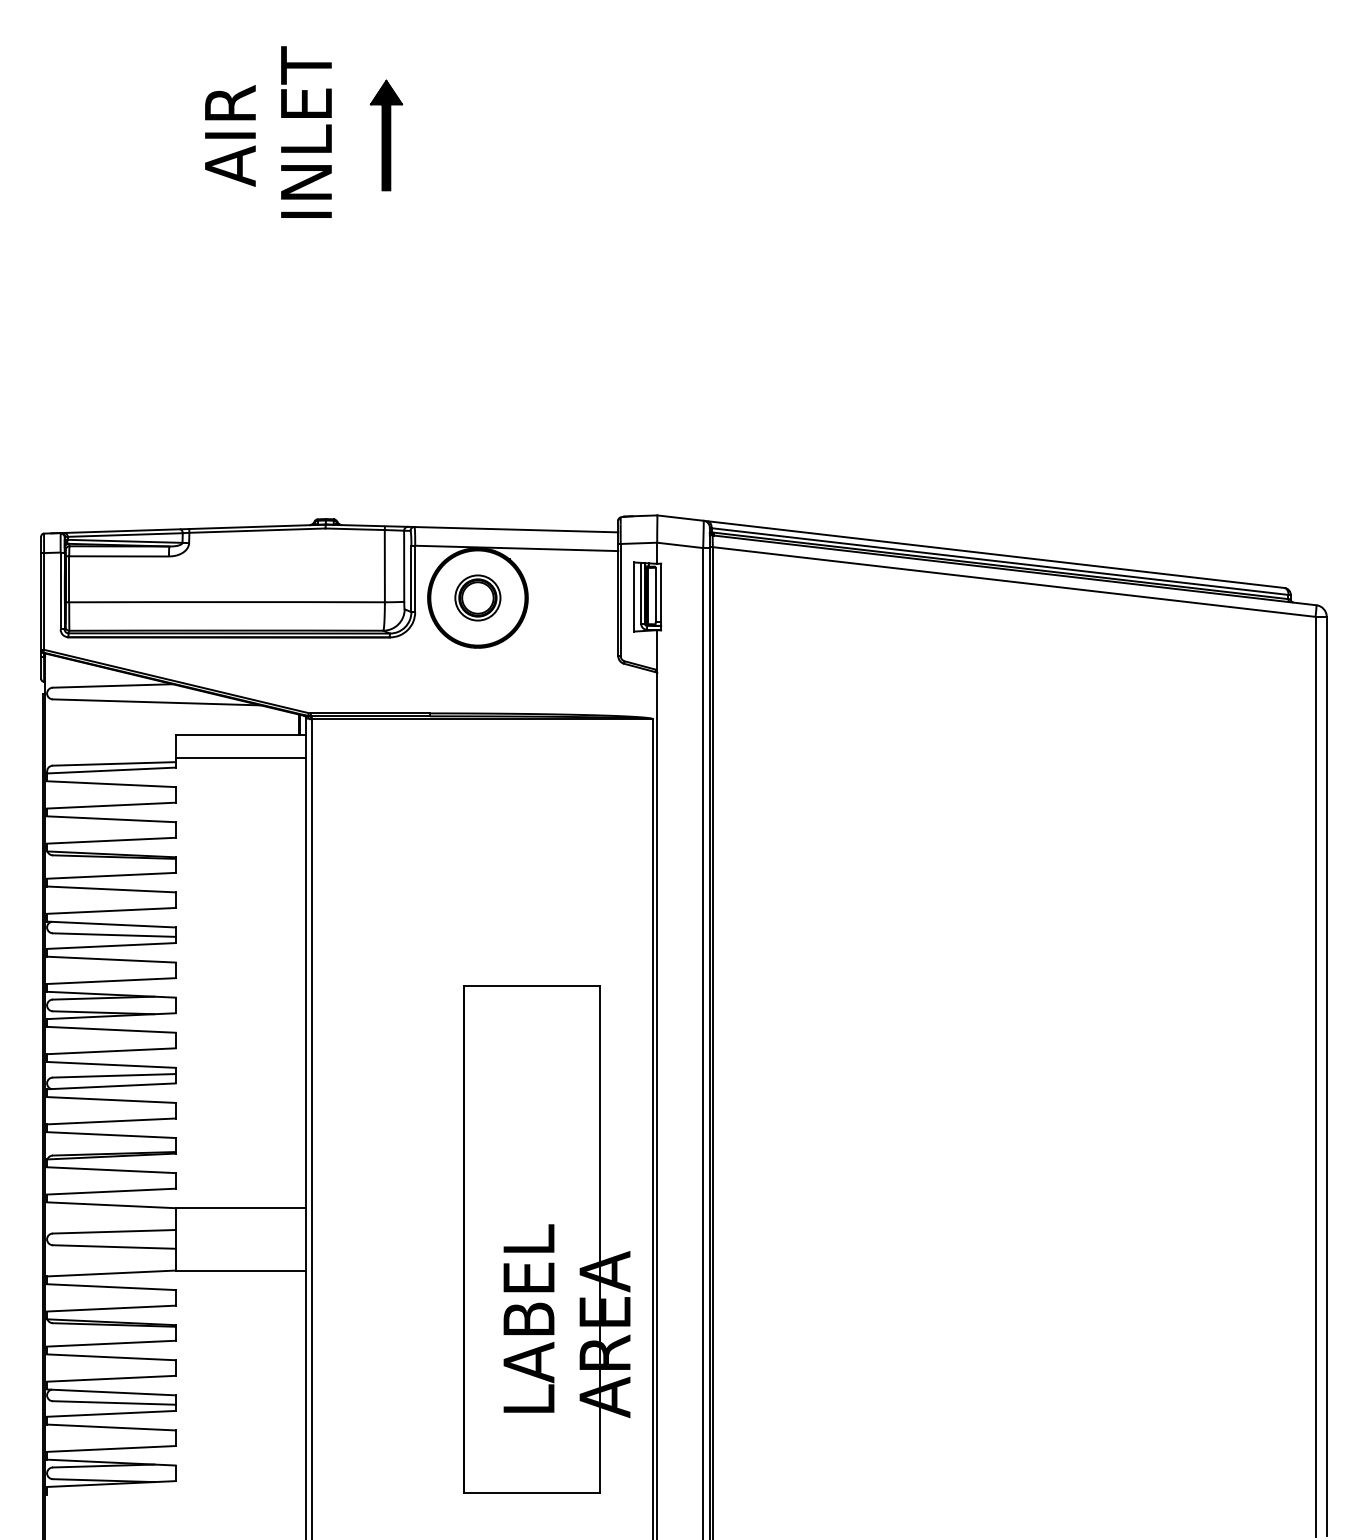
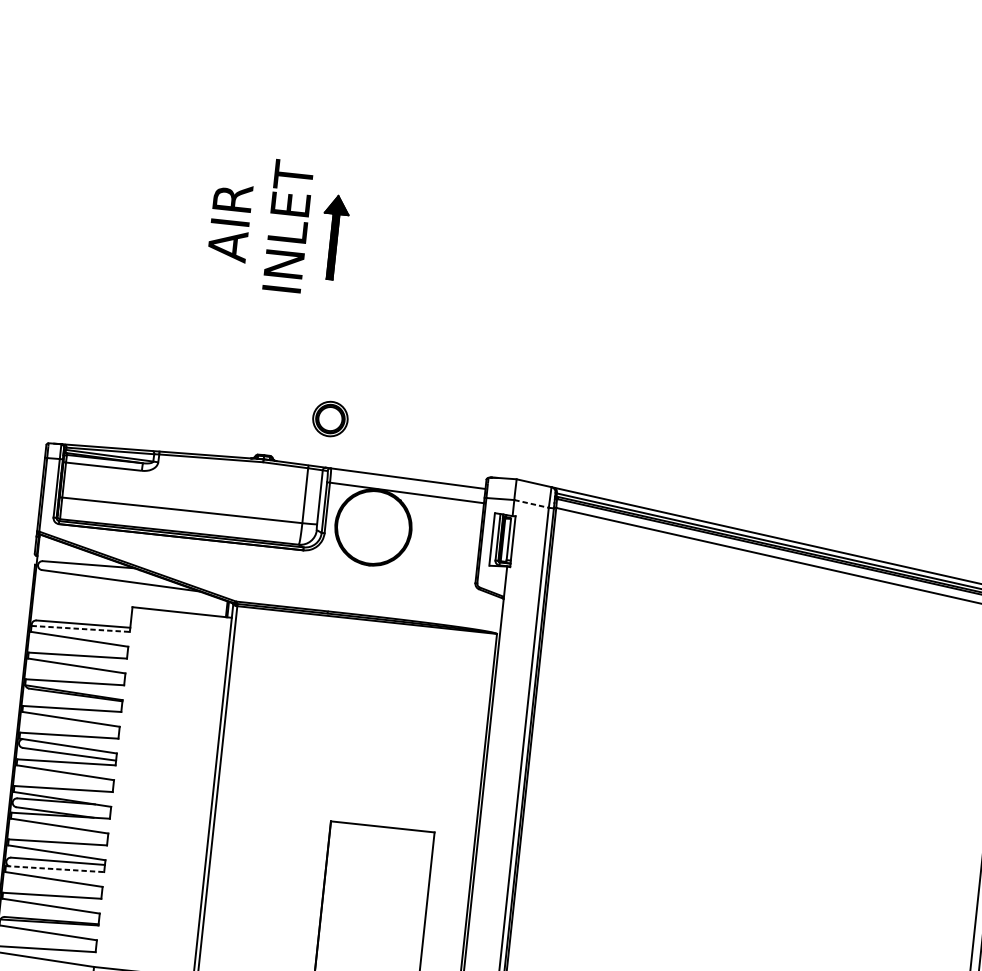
text: (268, 131) -> (259, 222), moved
part: (386, 135) -> (334, 237), moved
line: (680, 545) -> (531, 504), solid -> dashed
part: (477, 597) -> (330, 418), moved
line: (240, 757) -> (179, 629), removed
line: (111, 770) -> (80, 628), solid -> dashed
line: (111, 1086) -> (55, 869), solid -> dashed

